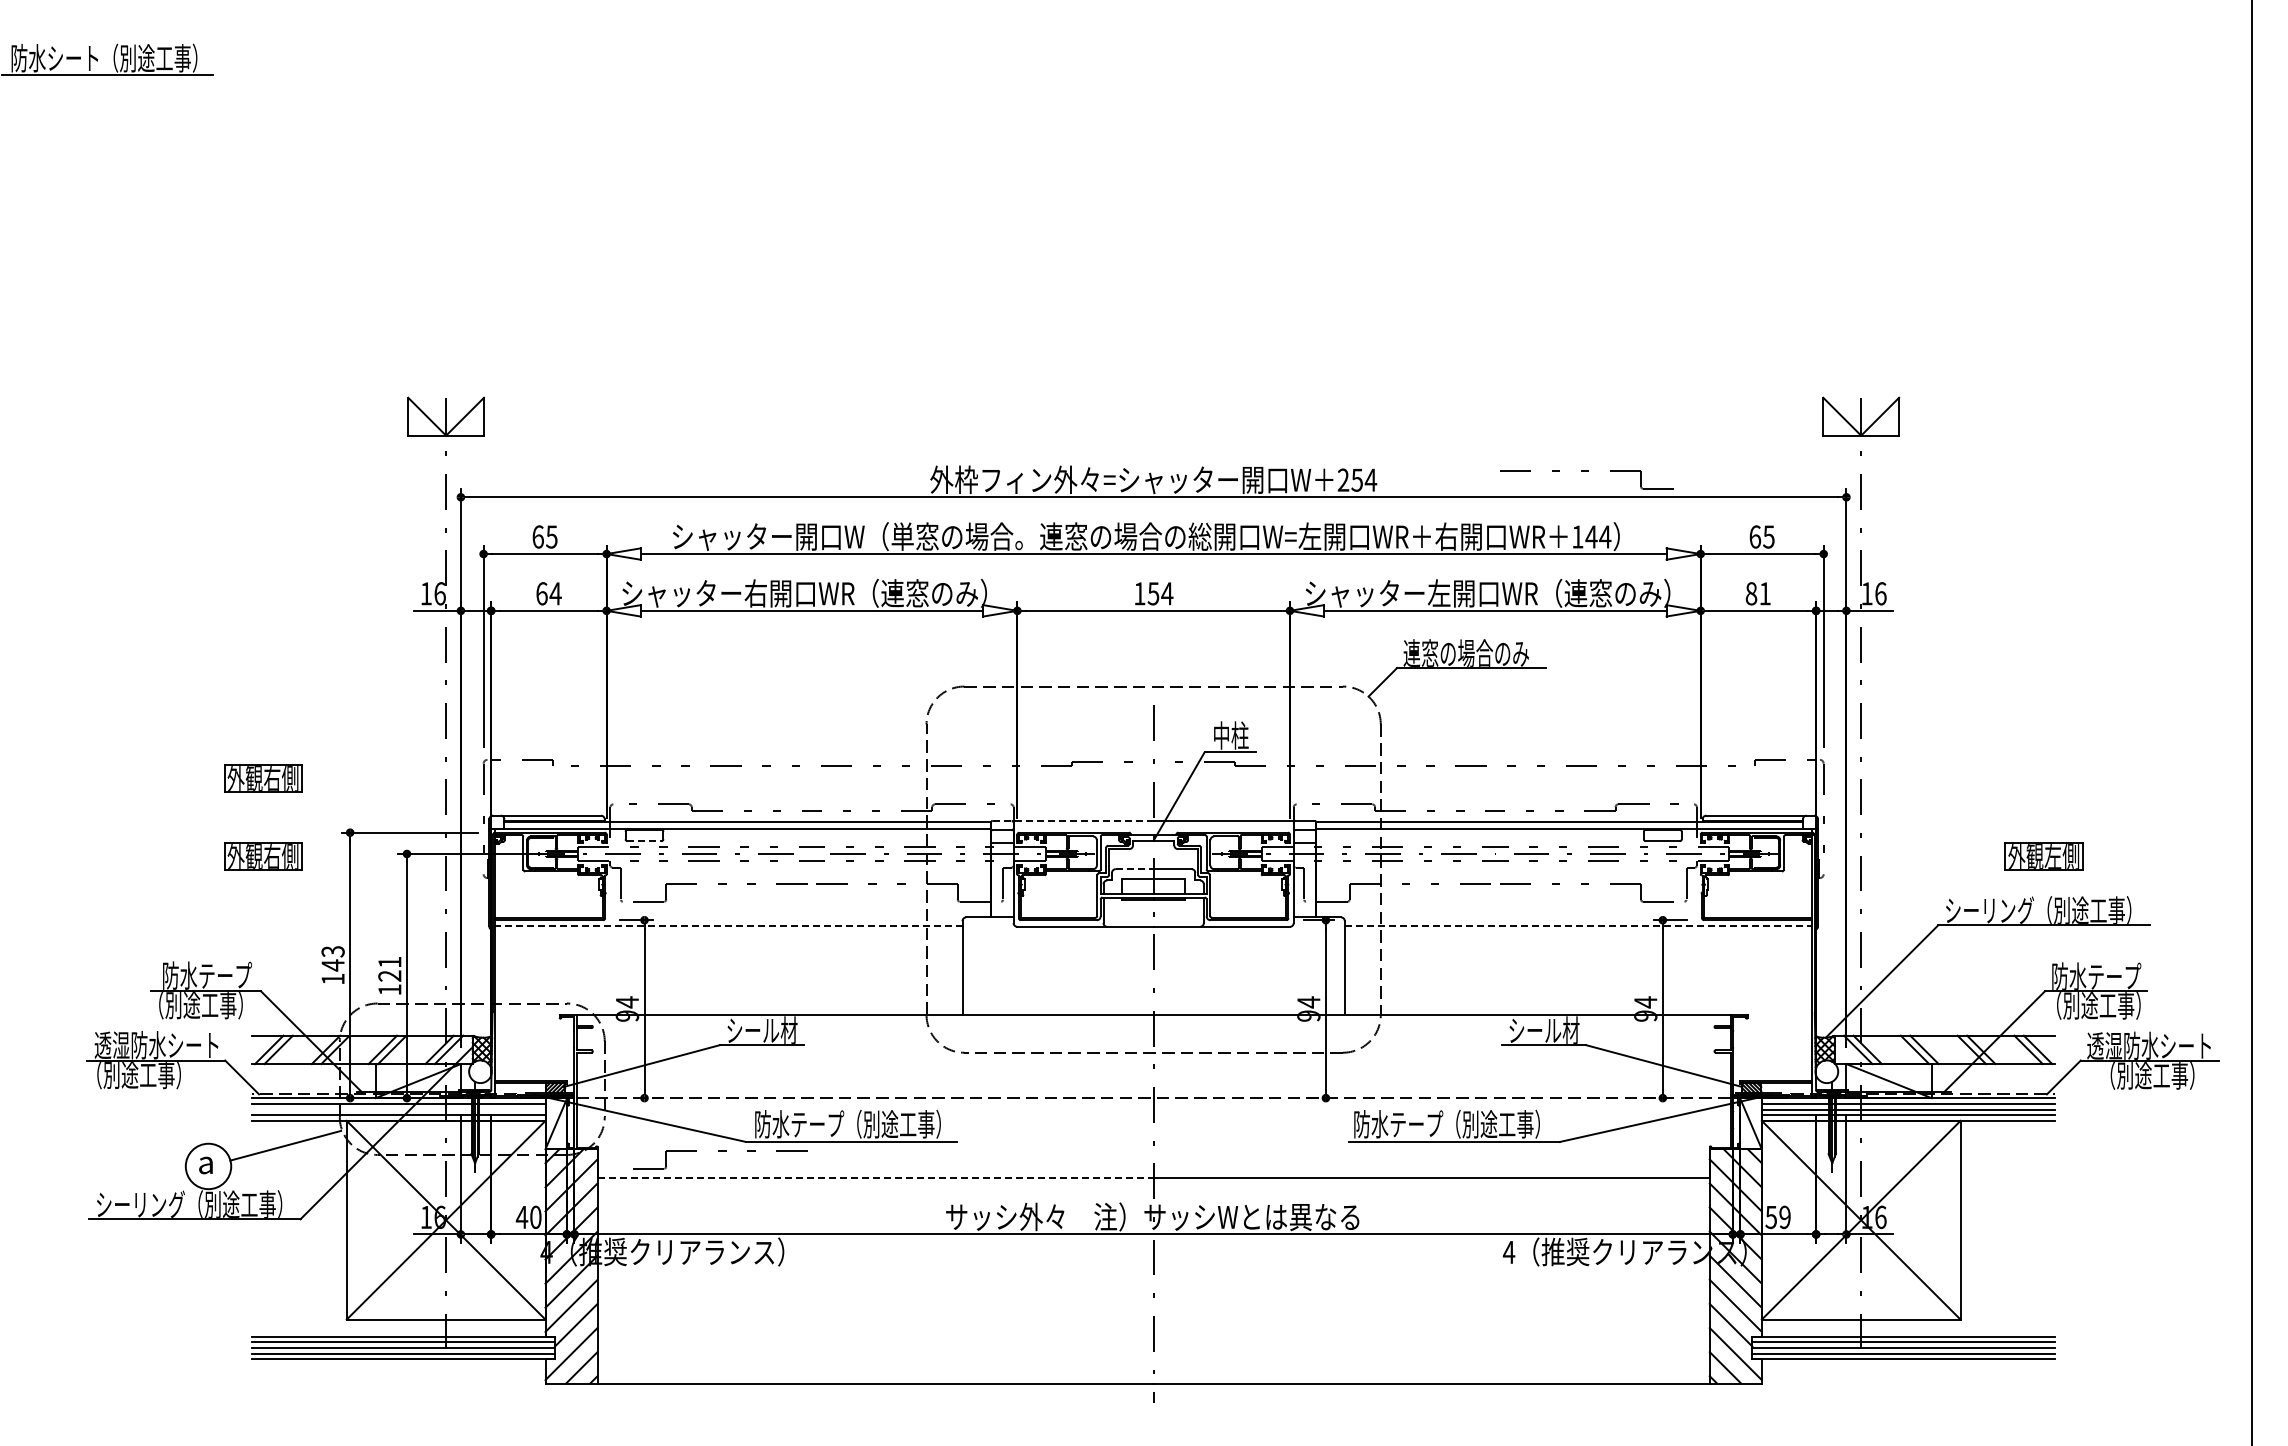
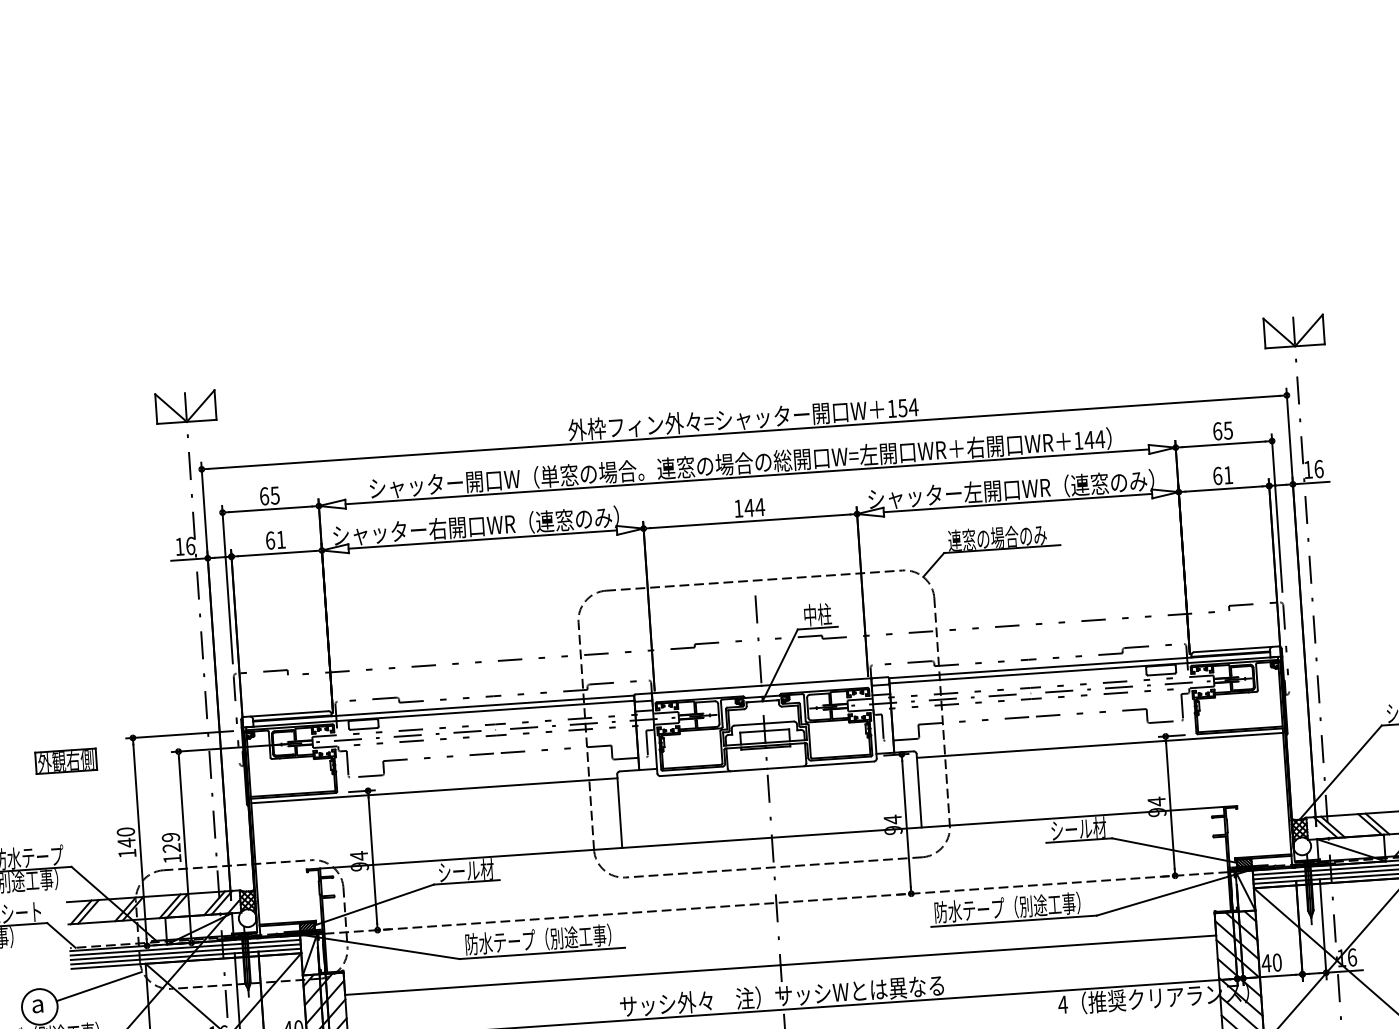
part: (1586, 471) -> (1081, 389), removed
text: (1343, 479) -> (892, 408), 254 -> 154
text: (555, 593) -> (280, 539), 64 -> 61
text: (1153, 593) -> (749, 507), 154 -> 144
text: (1751, 593) -> (1217, 475), 81 -> 61
part: (263, 778) -> (62, 700), removed
line: (1073, 820) -> (698, 689), dashed -> solid
line: (644, 841) -> (363, 729), dashed -> solid
line: (1134, 869) -> (749, 724), dashed -> solid
line: (728, 925) -> (434, 790), dashed -> solid
line: (1578, 925) -> (1099, 745), dashed -> solid
text: (332, 951) -> (125, 831), 143 -> 140
text: (389, 961) -> (170, 836), 121 -> 129
line: (398, 1109) -> (185, 952), added
part: (720, 1151) -> (439, 967), removed
line: (876, 1177) -> (563, 979), dashed -> solid
text: (1777, 1217) -> (1271, 963), 59 -> 40

